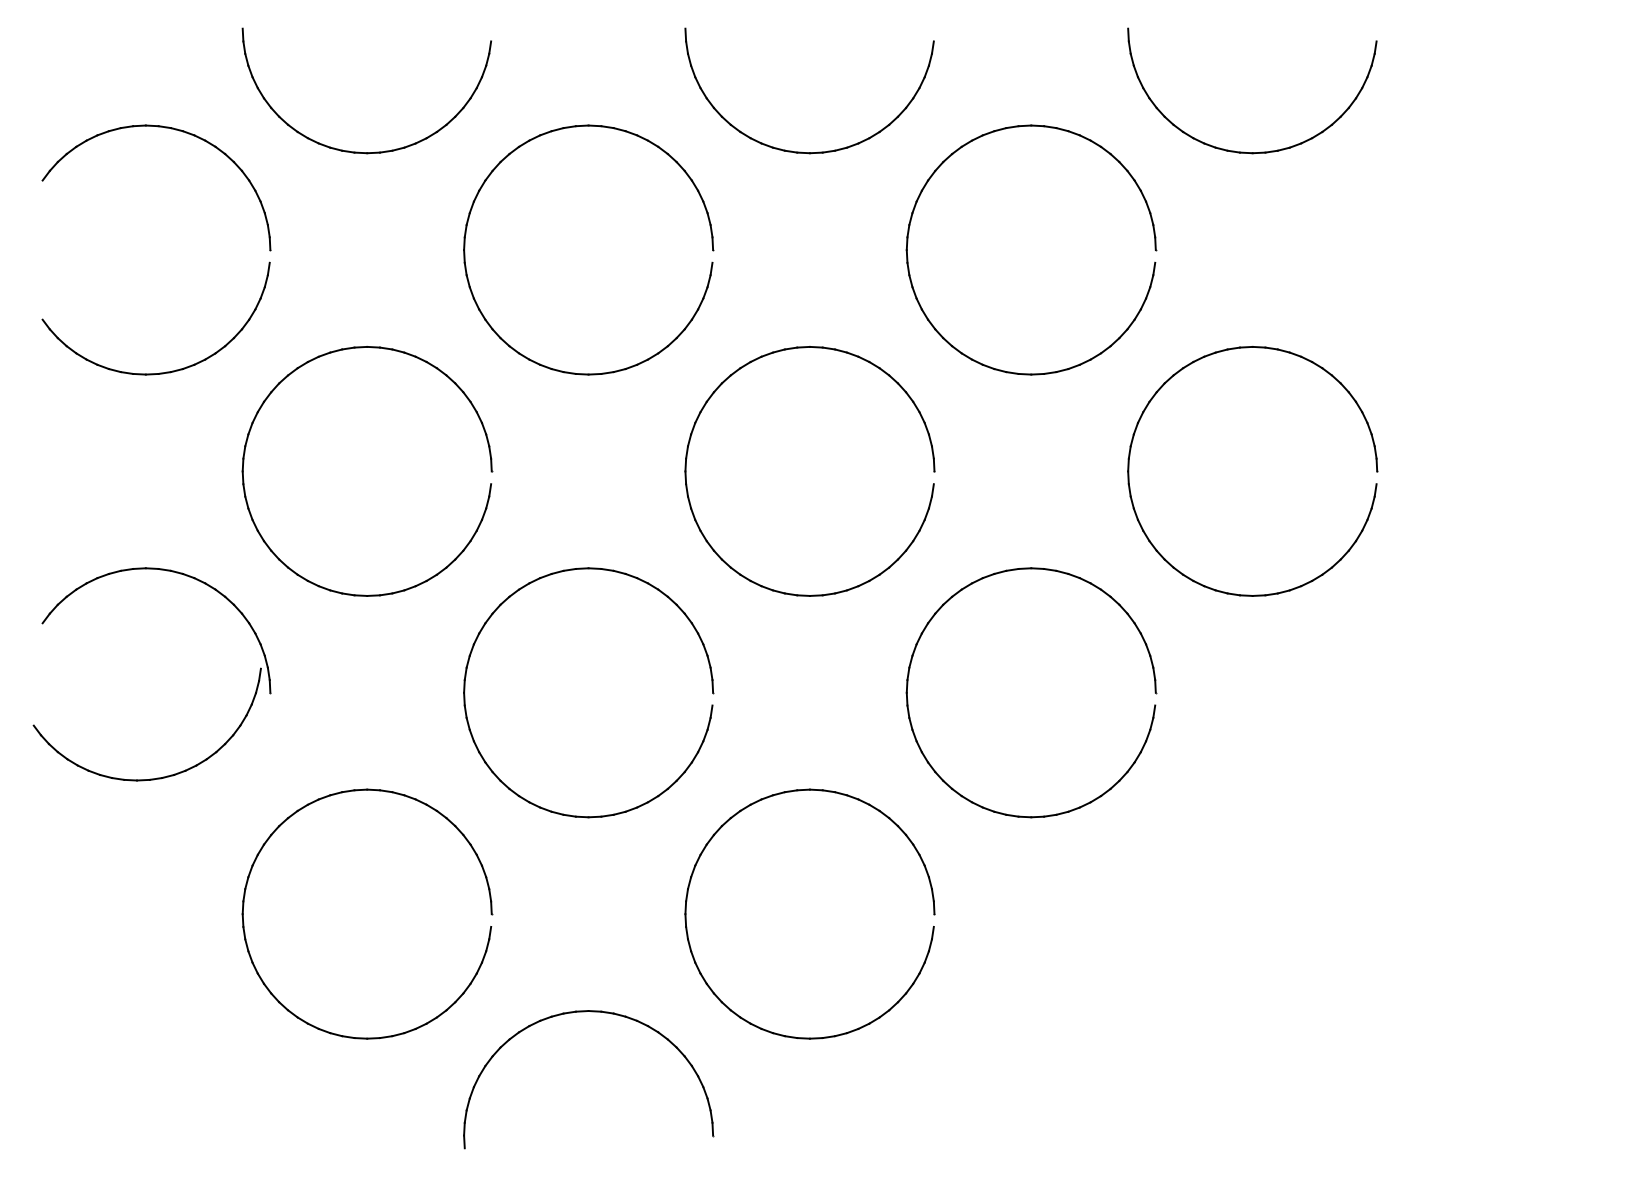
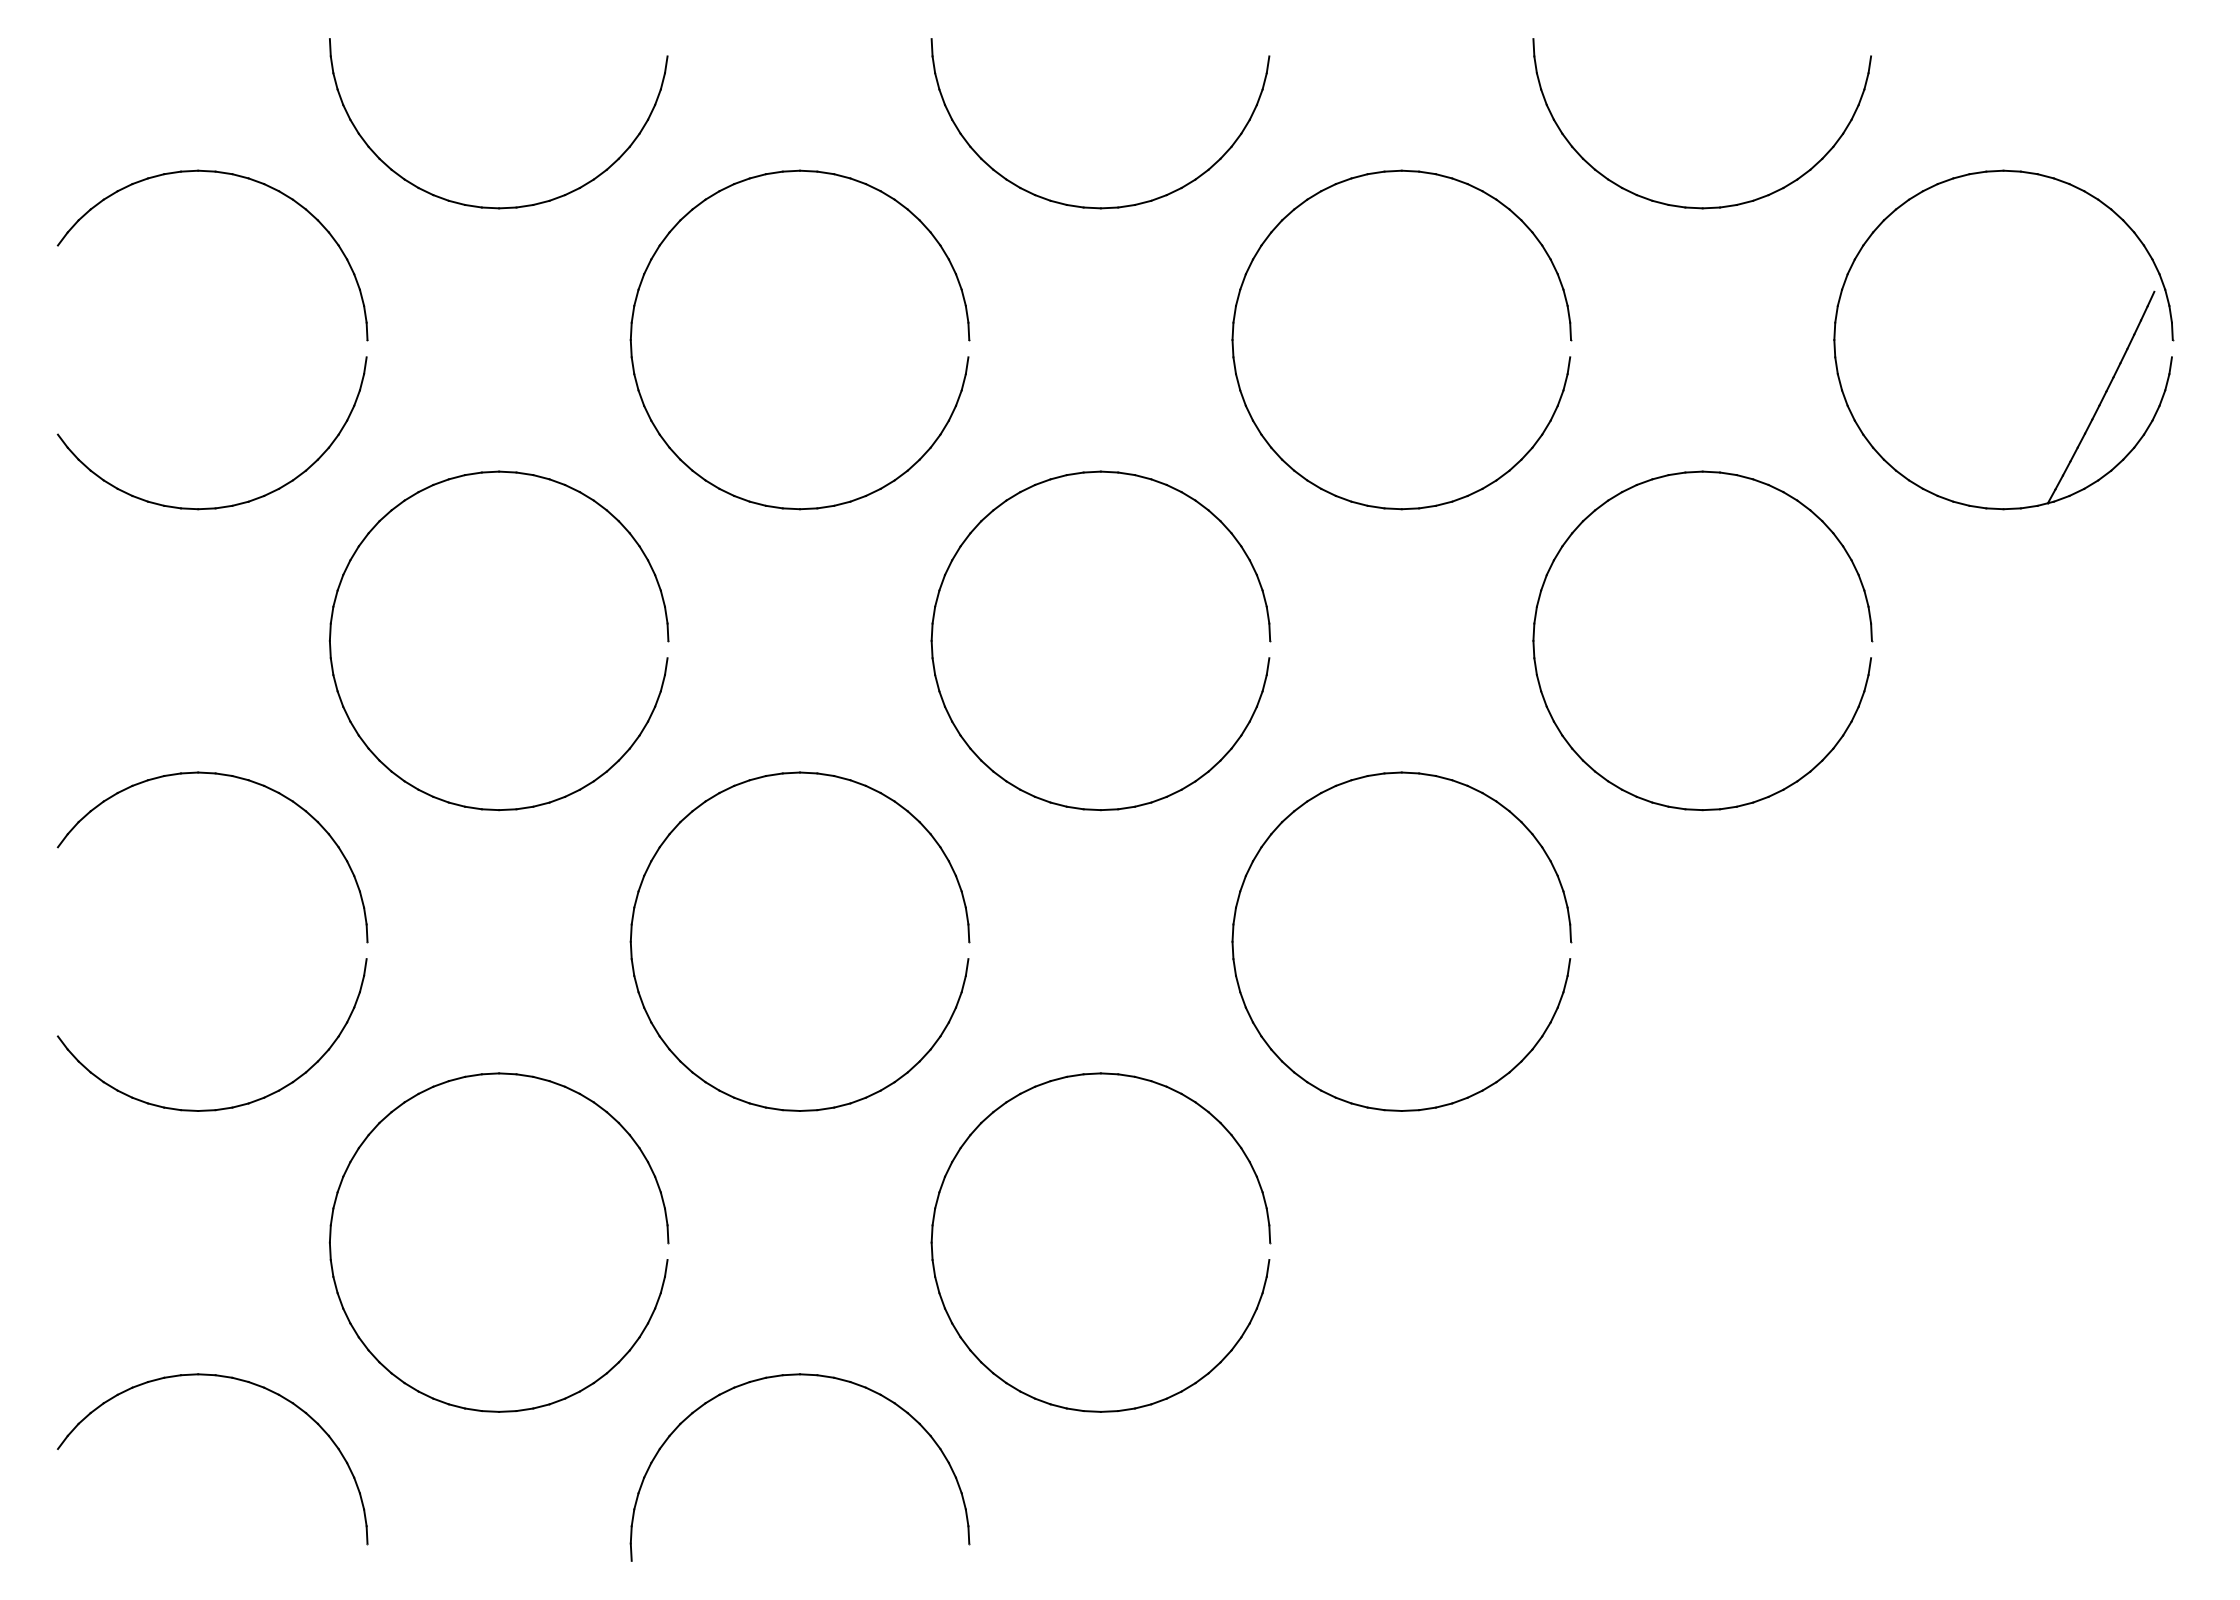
part: (1549, 287) -> (2105, 390), added
part: (156, 777) -> (224, 1107), moved
part: (168, 1014) -> (228, 1378), added

